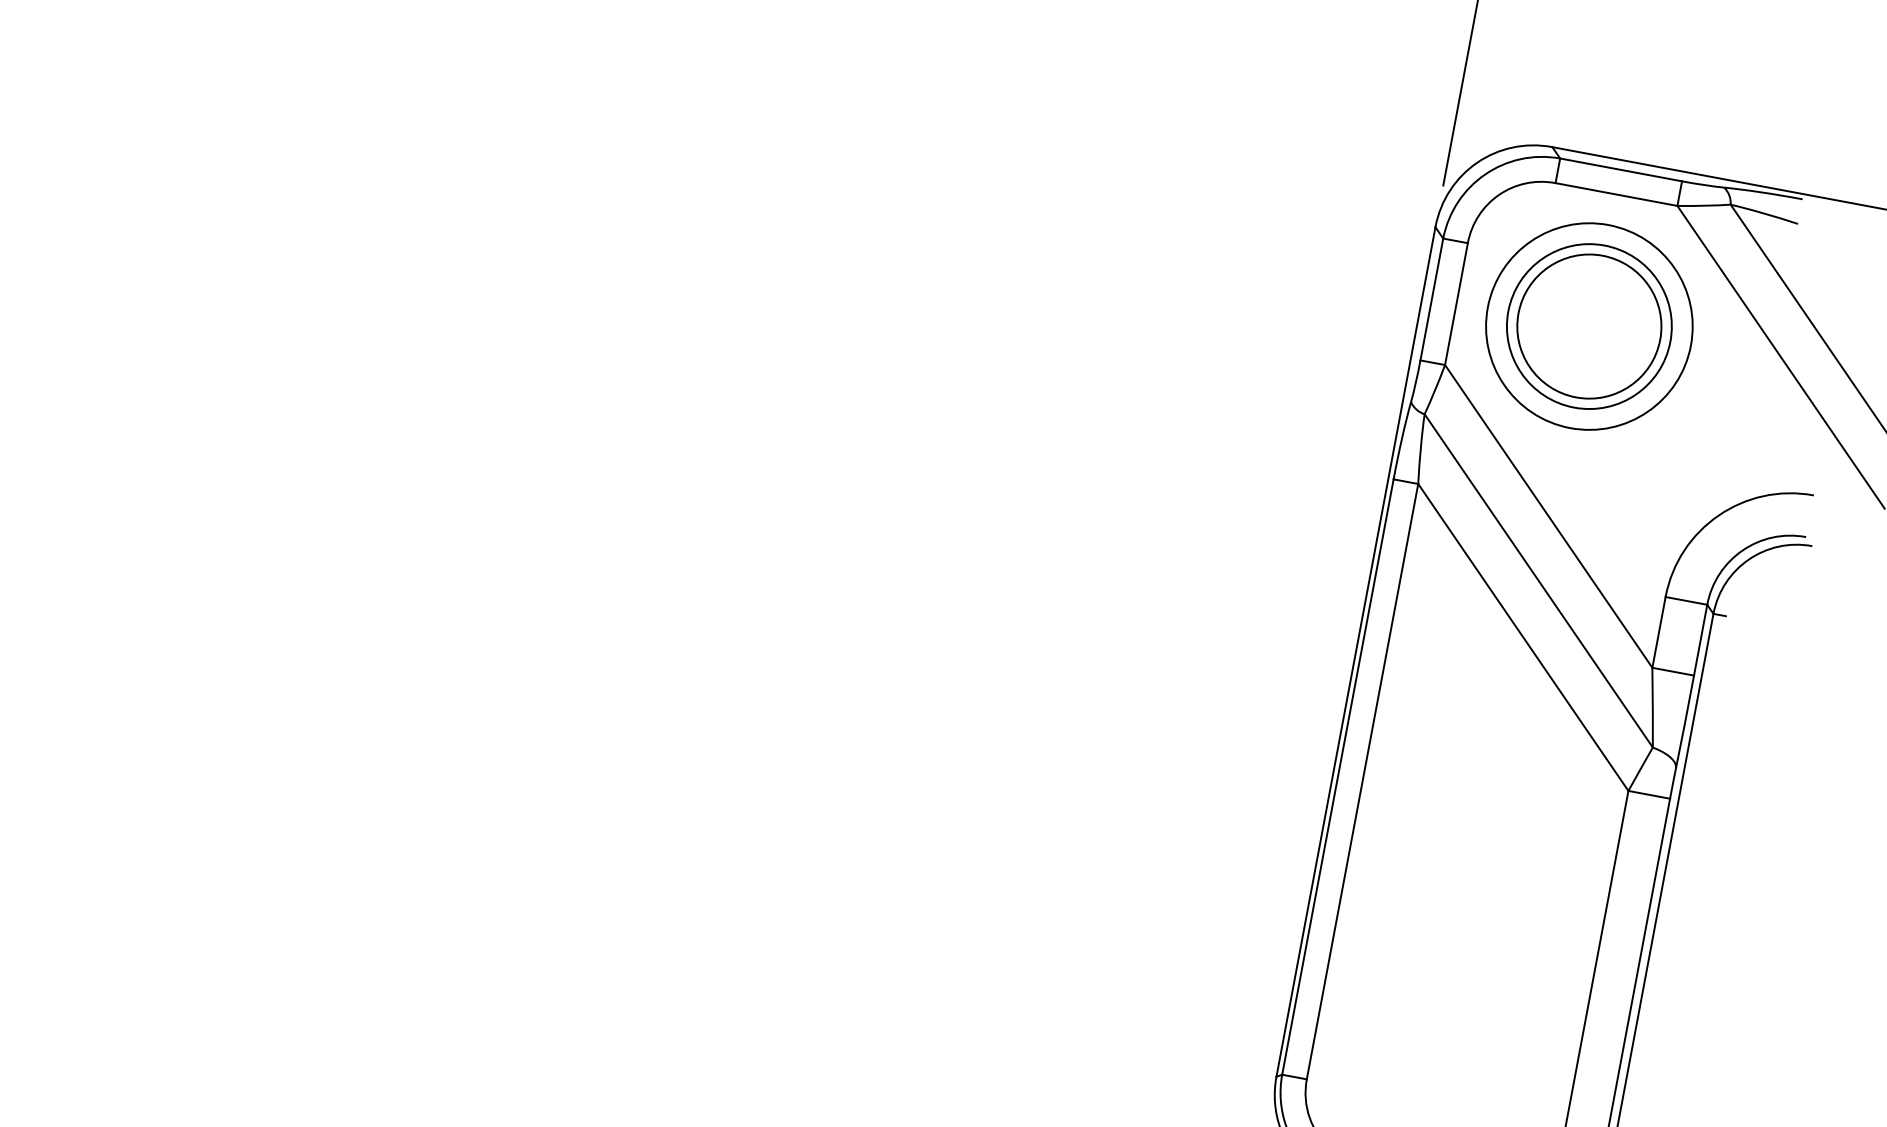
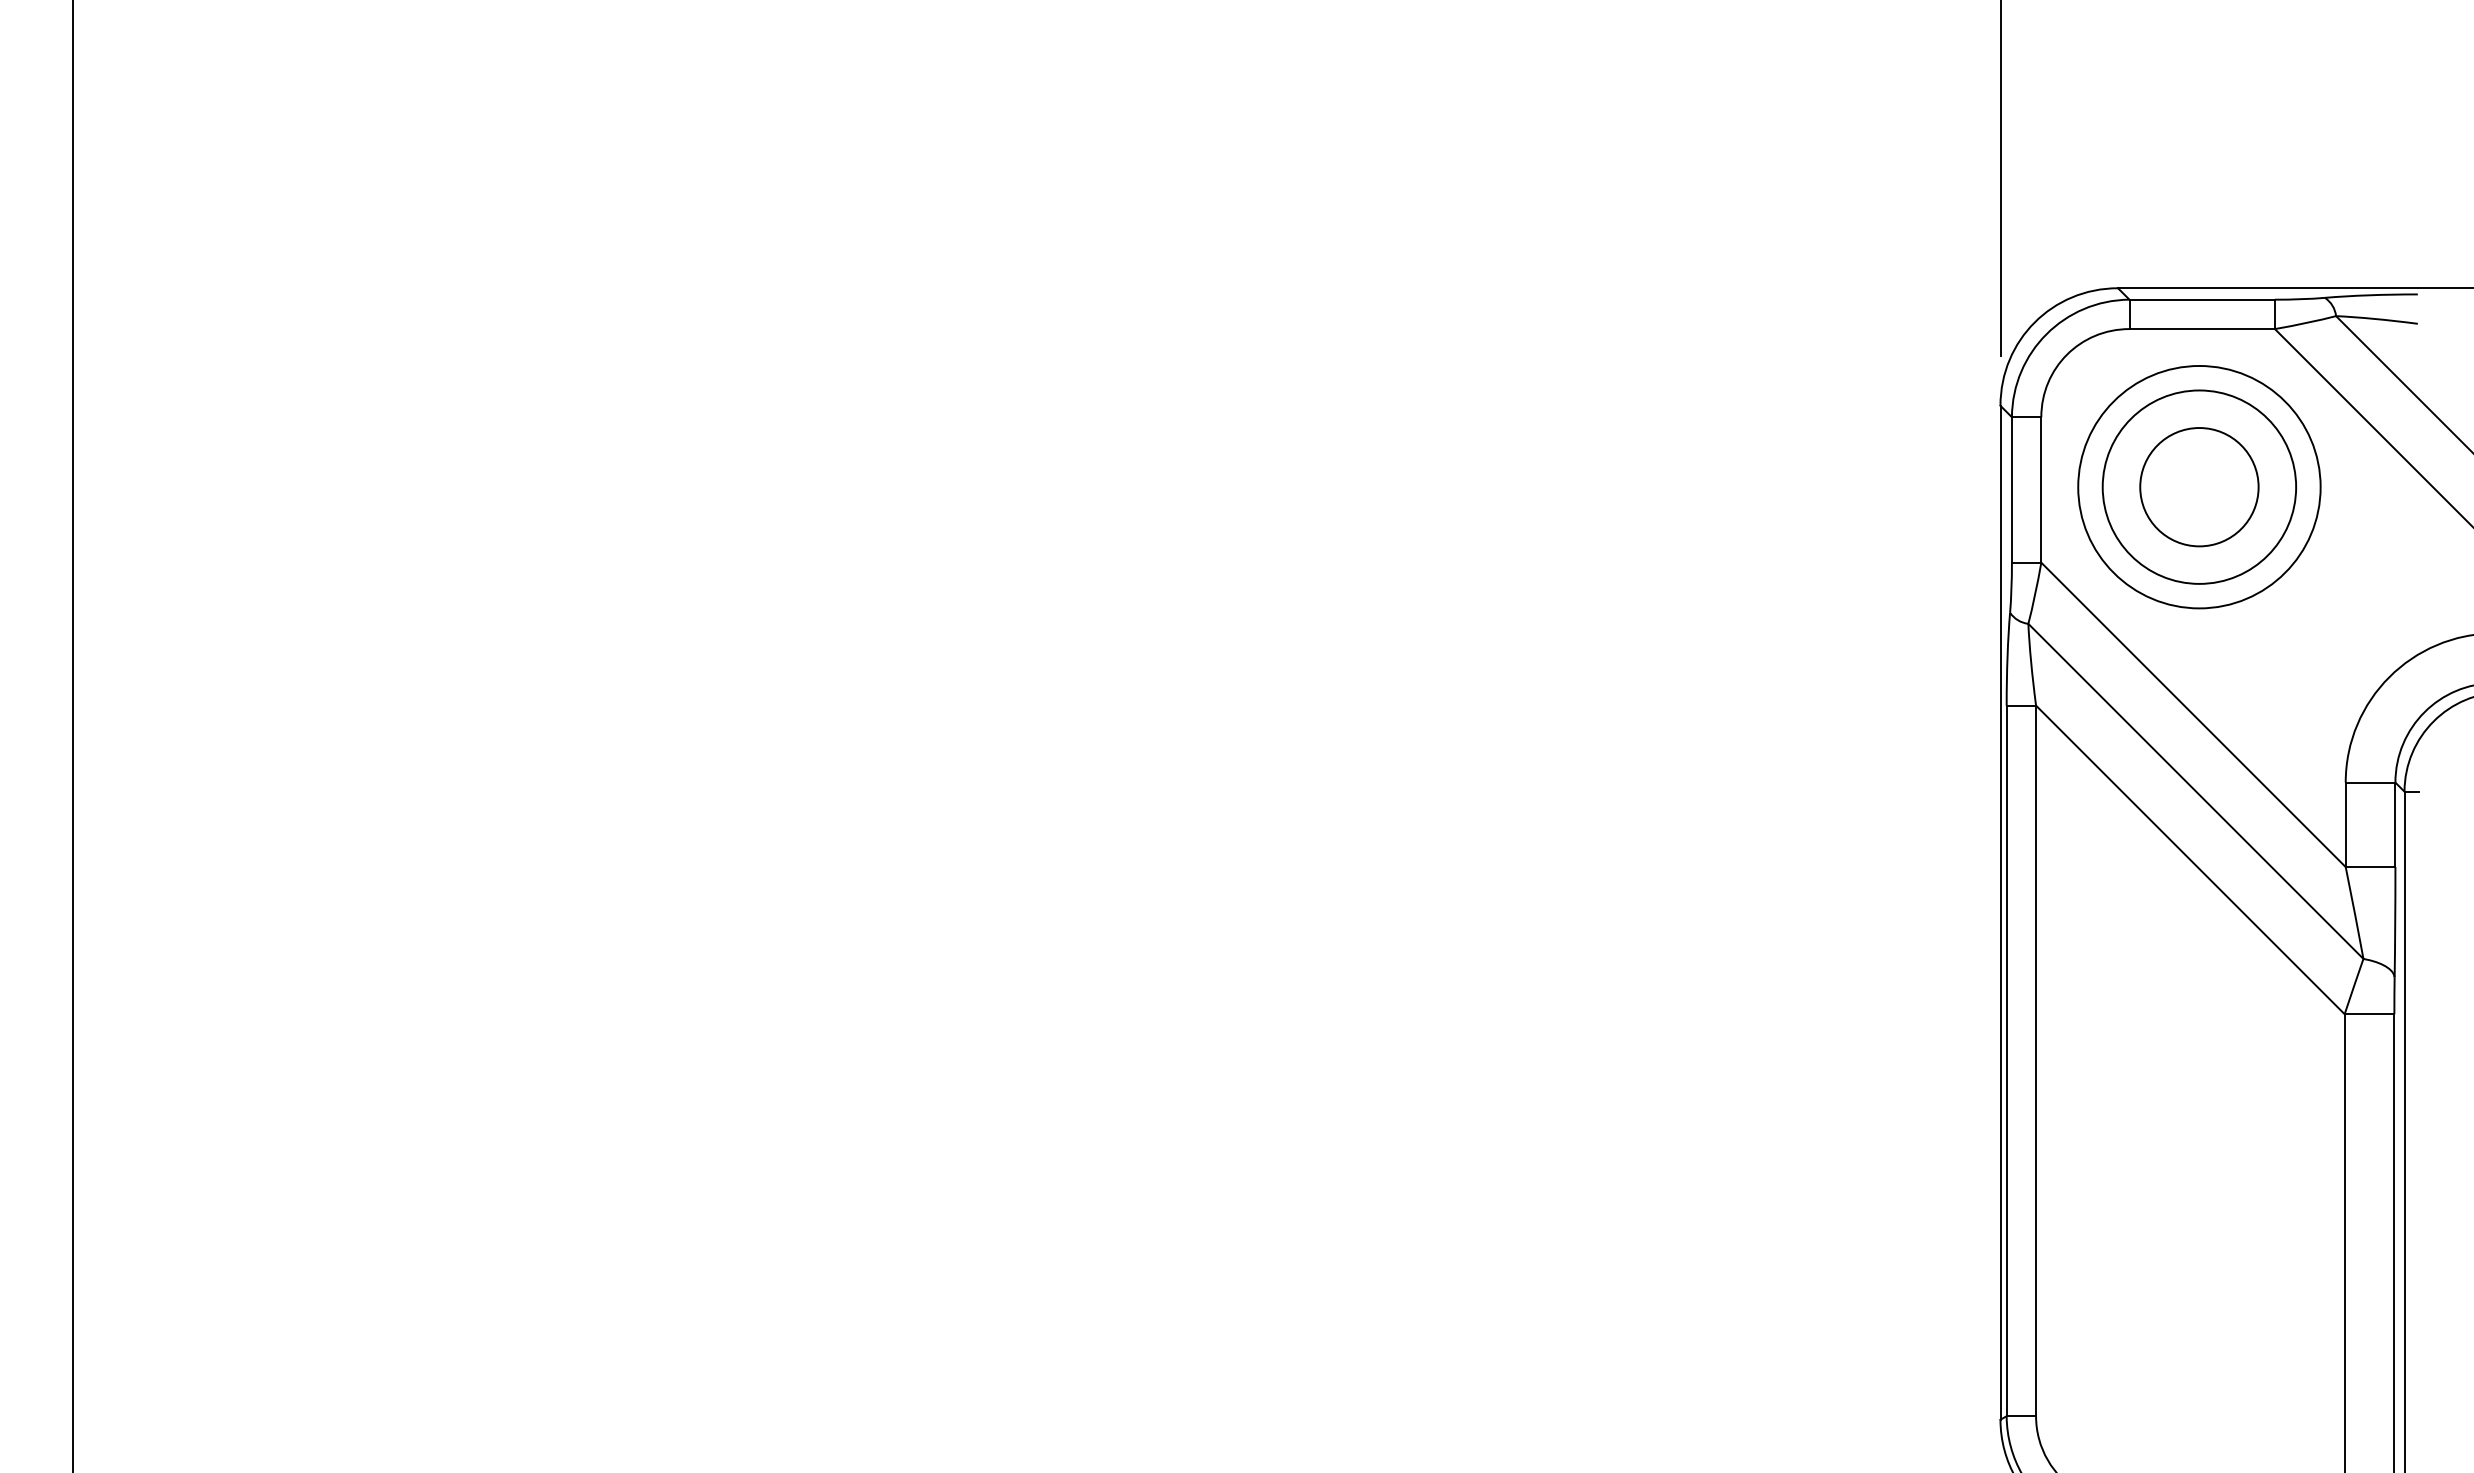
circle: (1588, 325) -> (2198, 486), size x0.7

